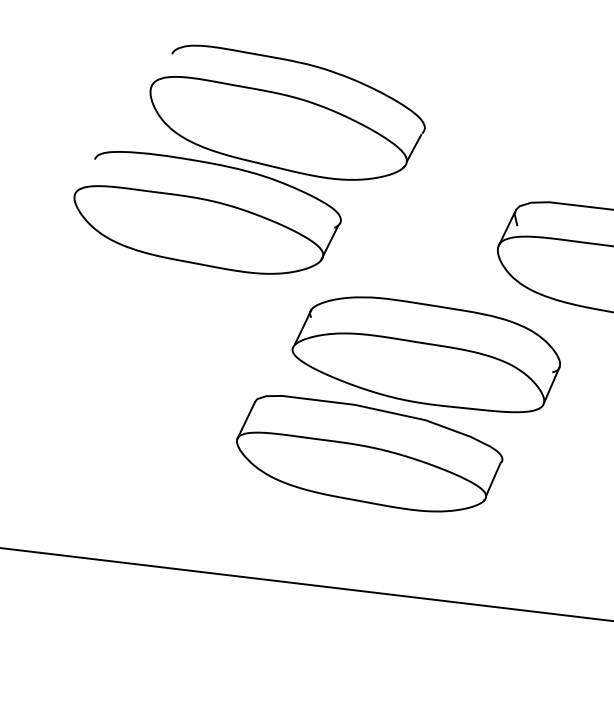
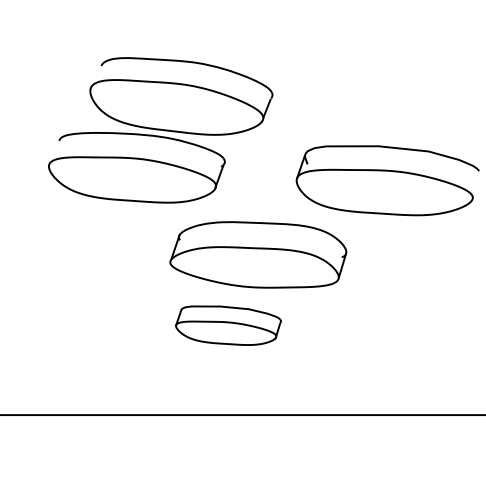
part: (249, 162) -> (160, 130), moved
part: (369, 454) -> (228, 325), size x0.6

